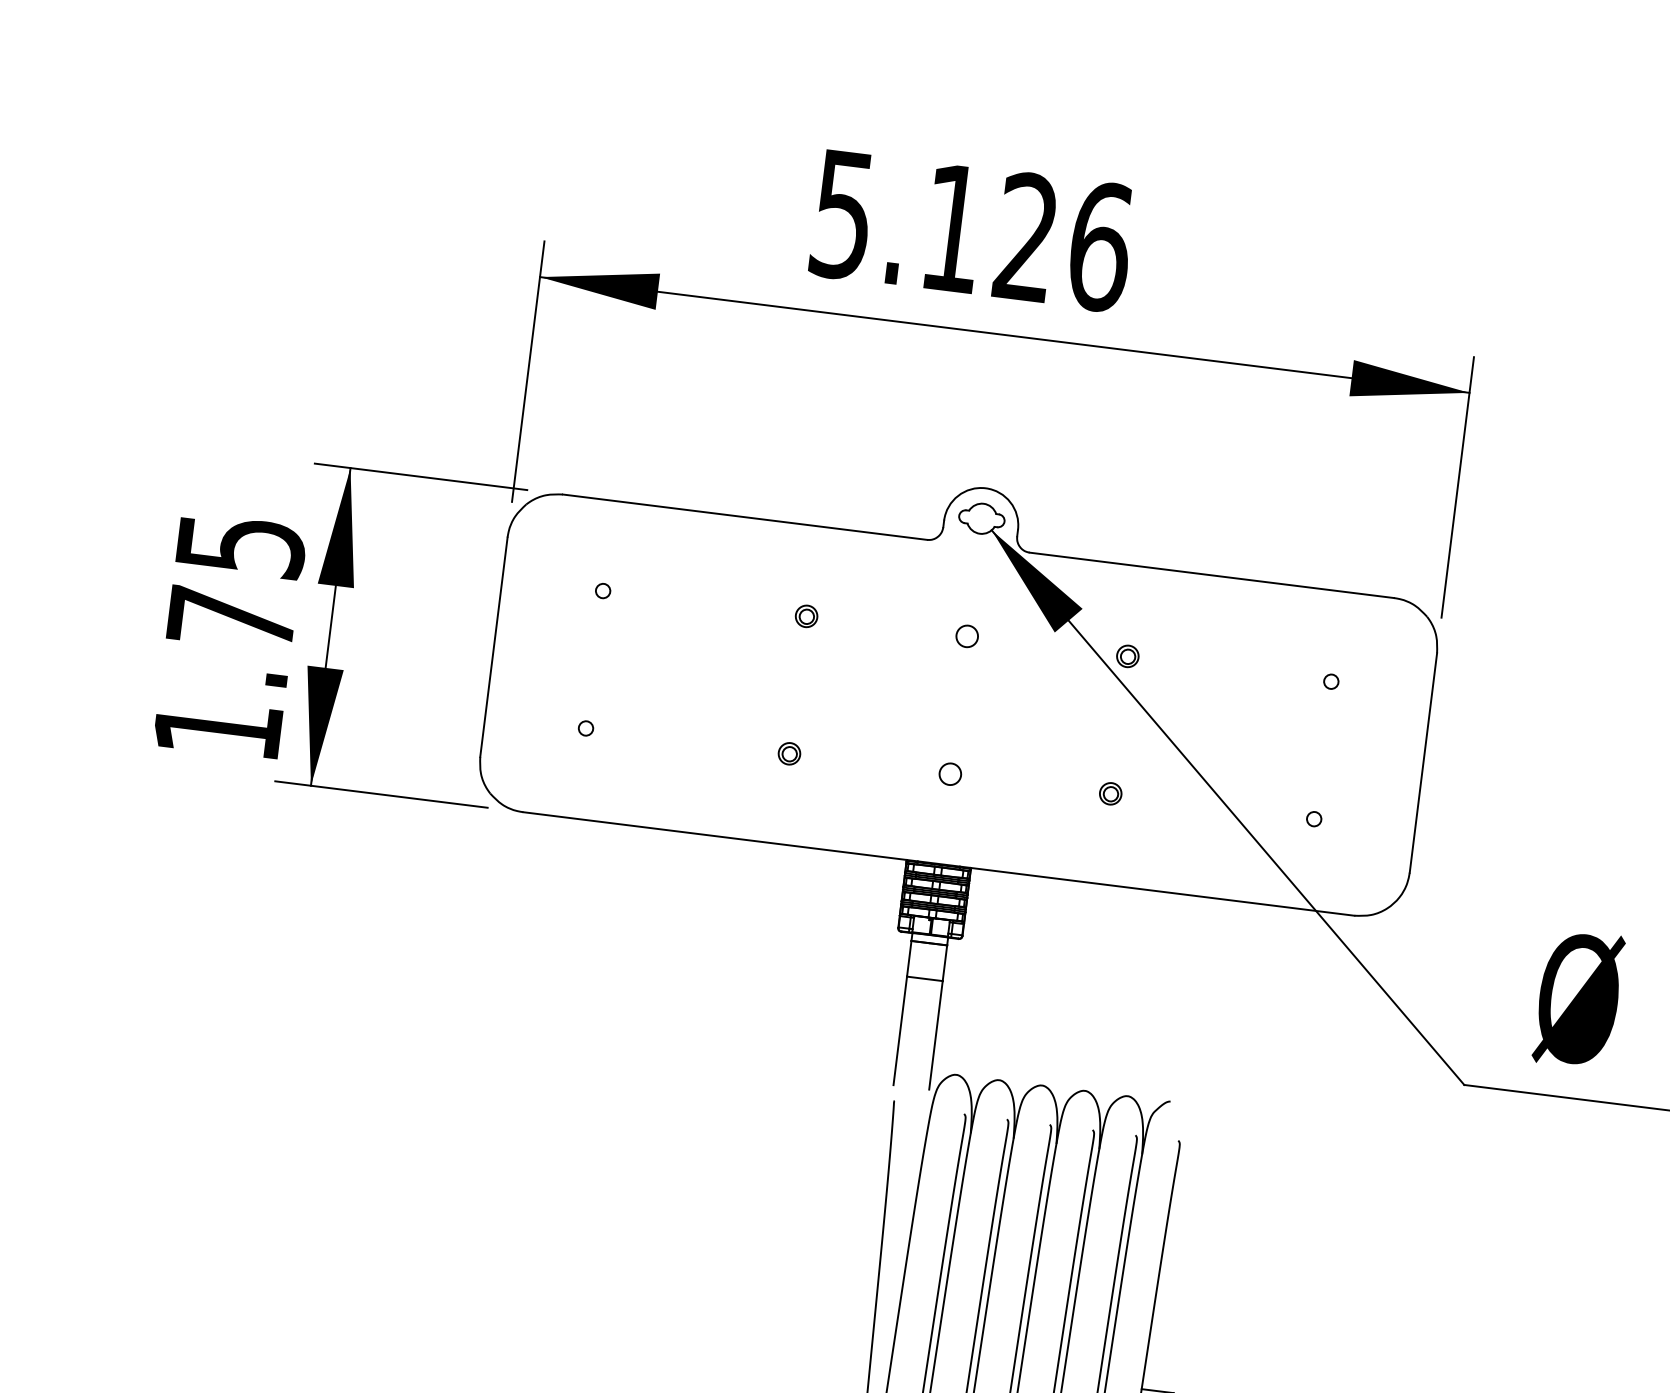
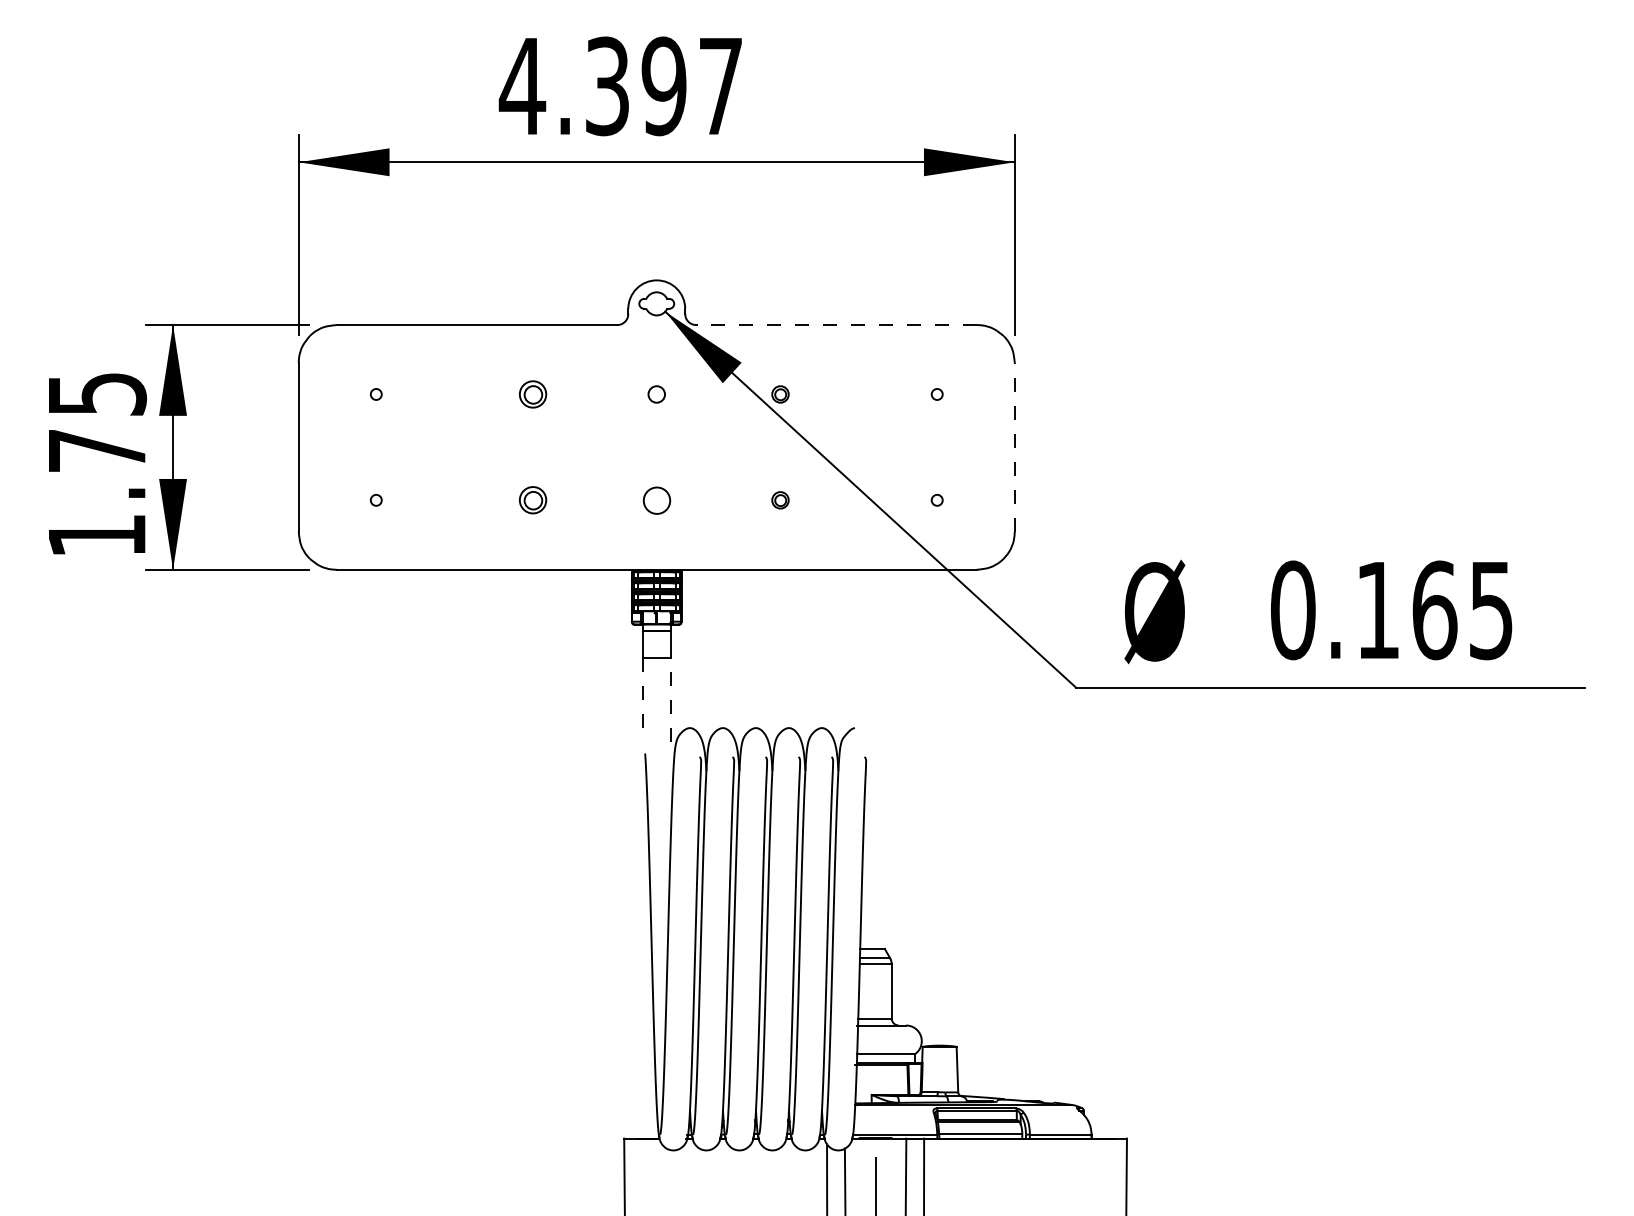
text: (969, 230) -> (620, 86), 5.126 -> 4.397
line: (1211, 575) -> (836, 325), solid -> dashed
part: (805, 616) -> (532, 394), size x1.6
part: (788, 753) -> (532, 500), size x1.6
line: (1423, 761) -> (1014, 446), solid -> dashed
circle: (949, 773) -> (656, 500), size x1.6
line: (900, 1031) -> (643, 700), solid -> dashed
line: (935, 1035) -> (670, 700), solid -> dashed

